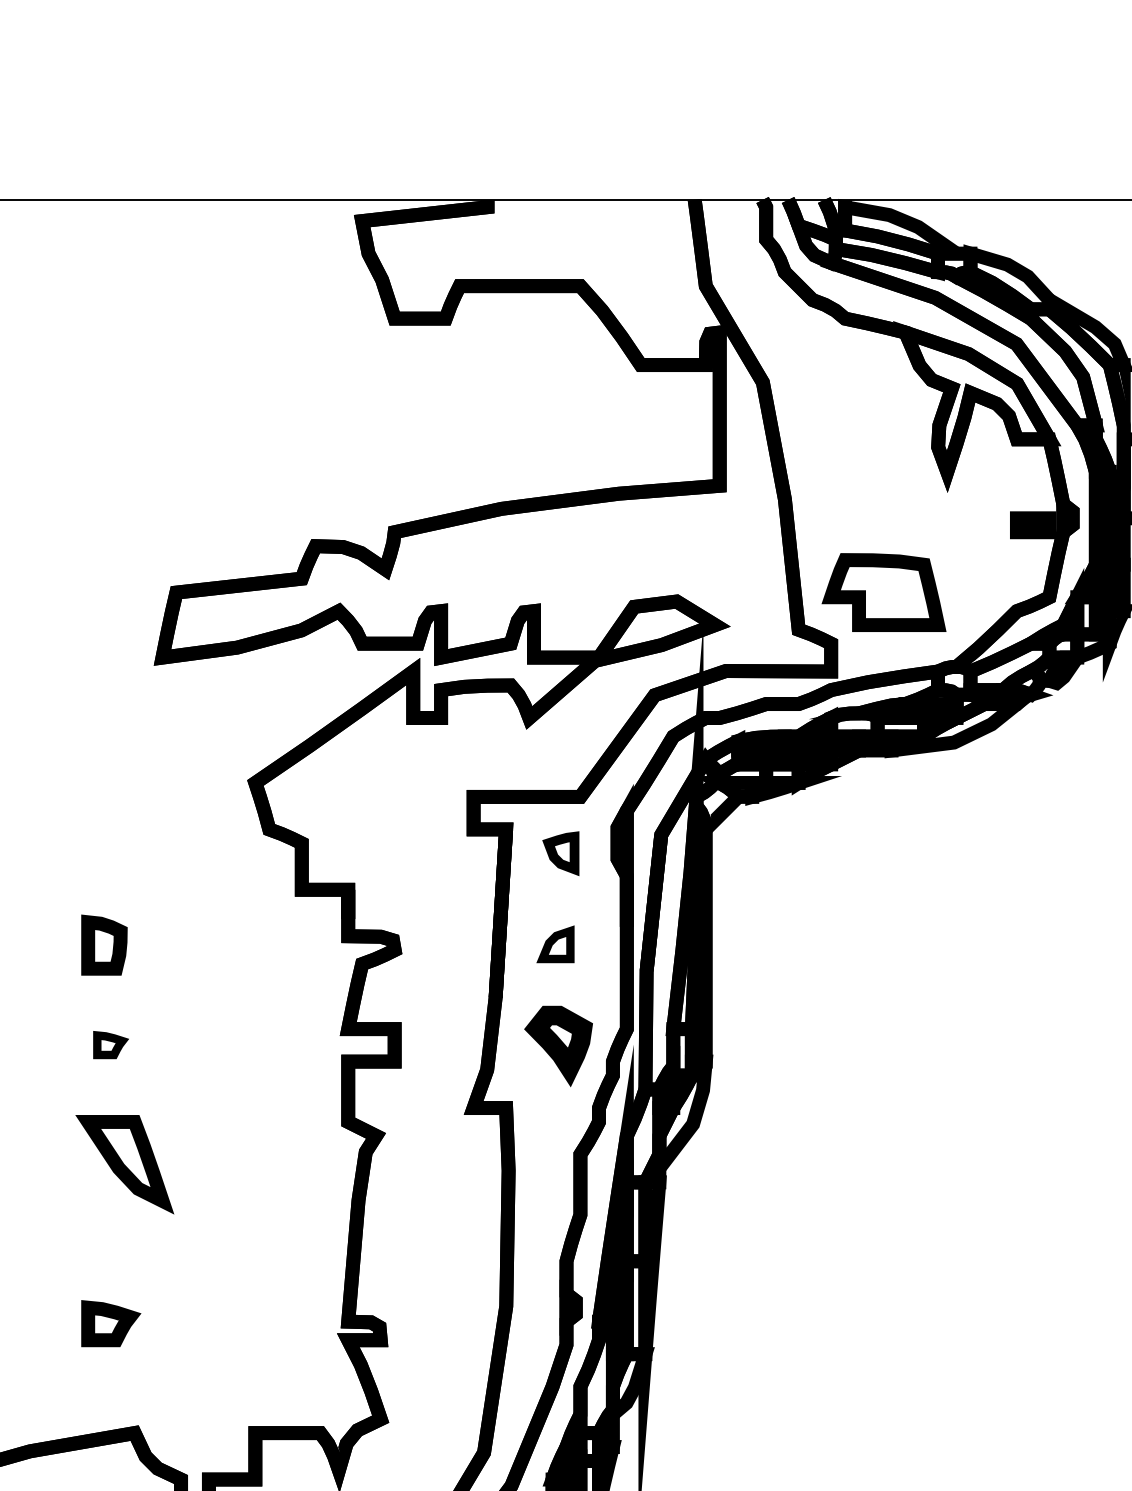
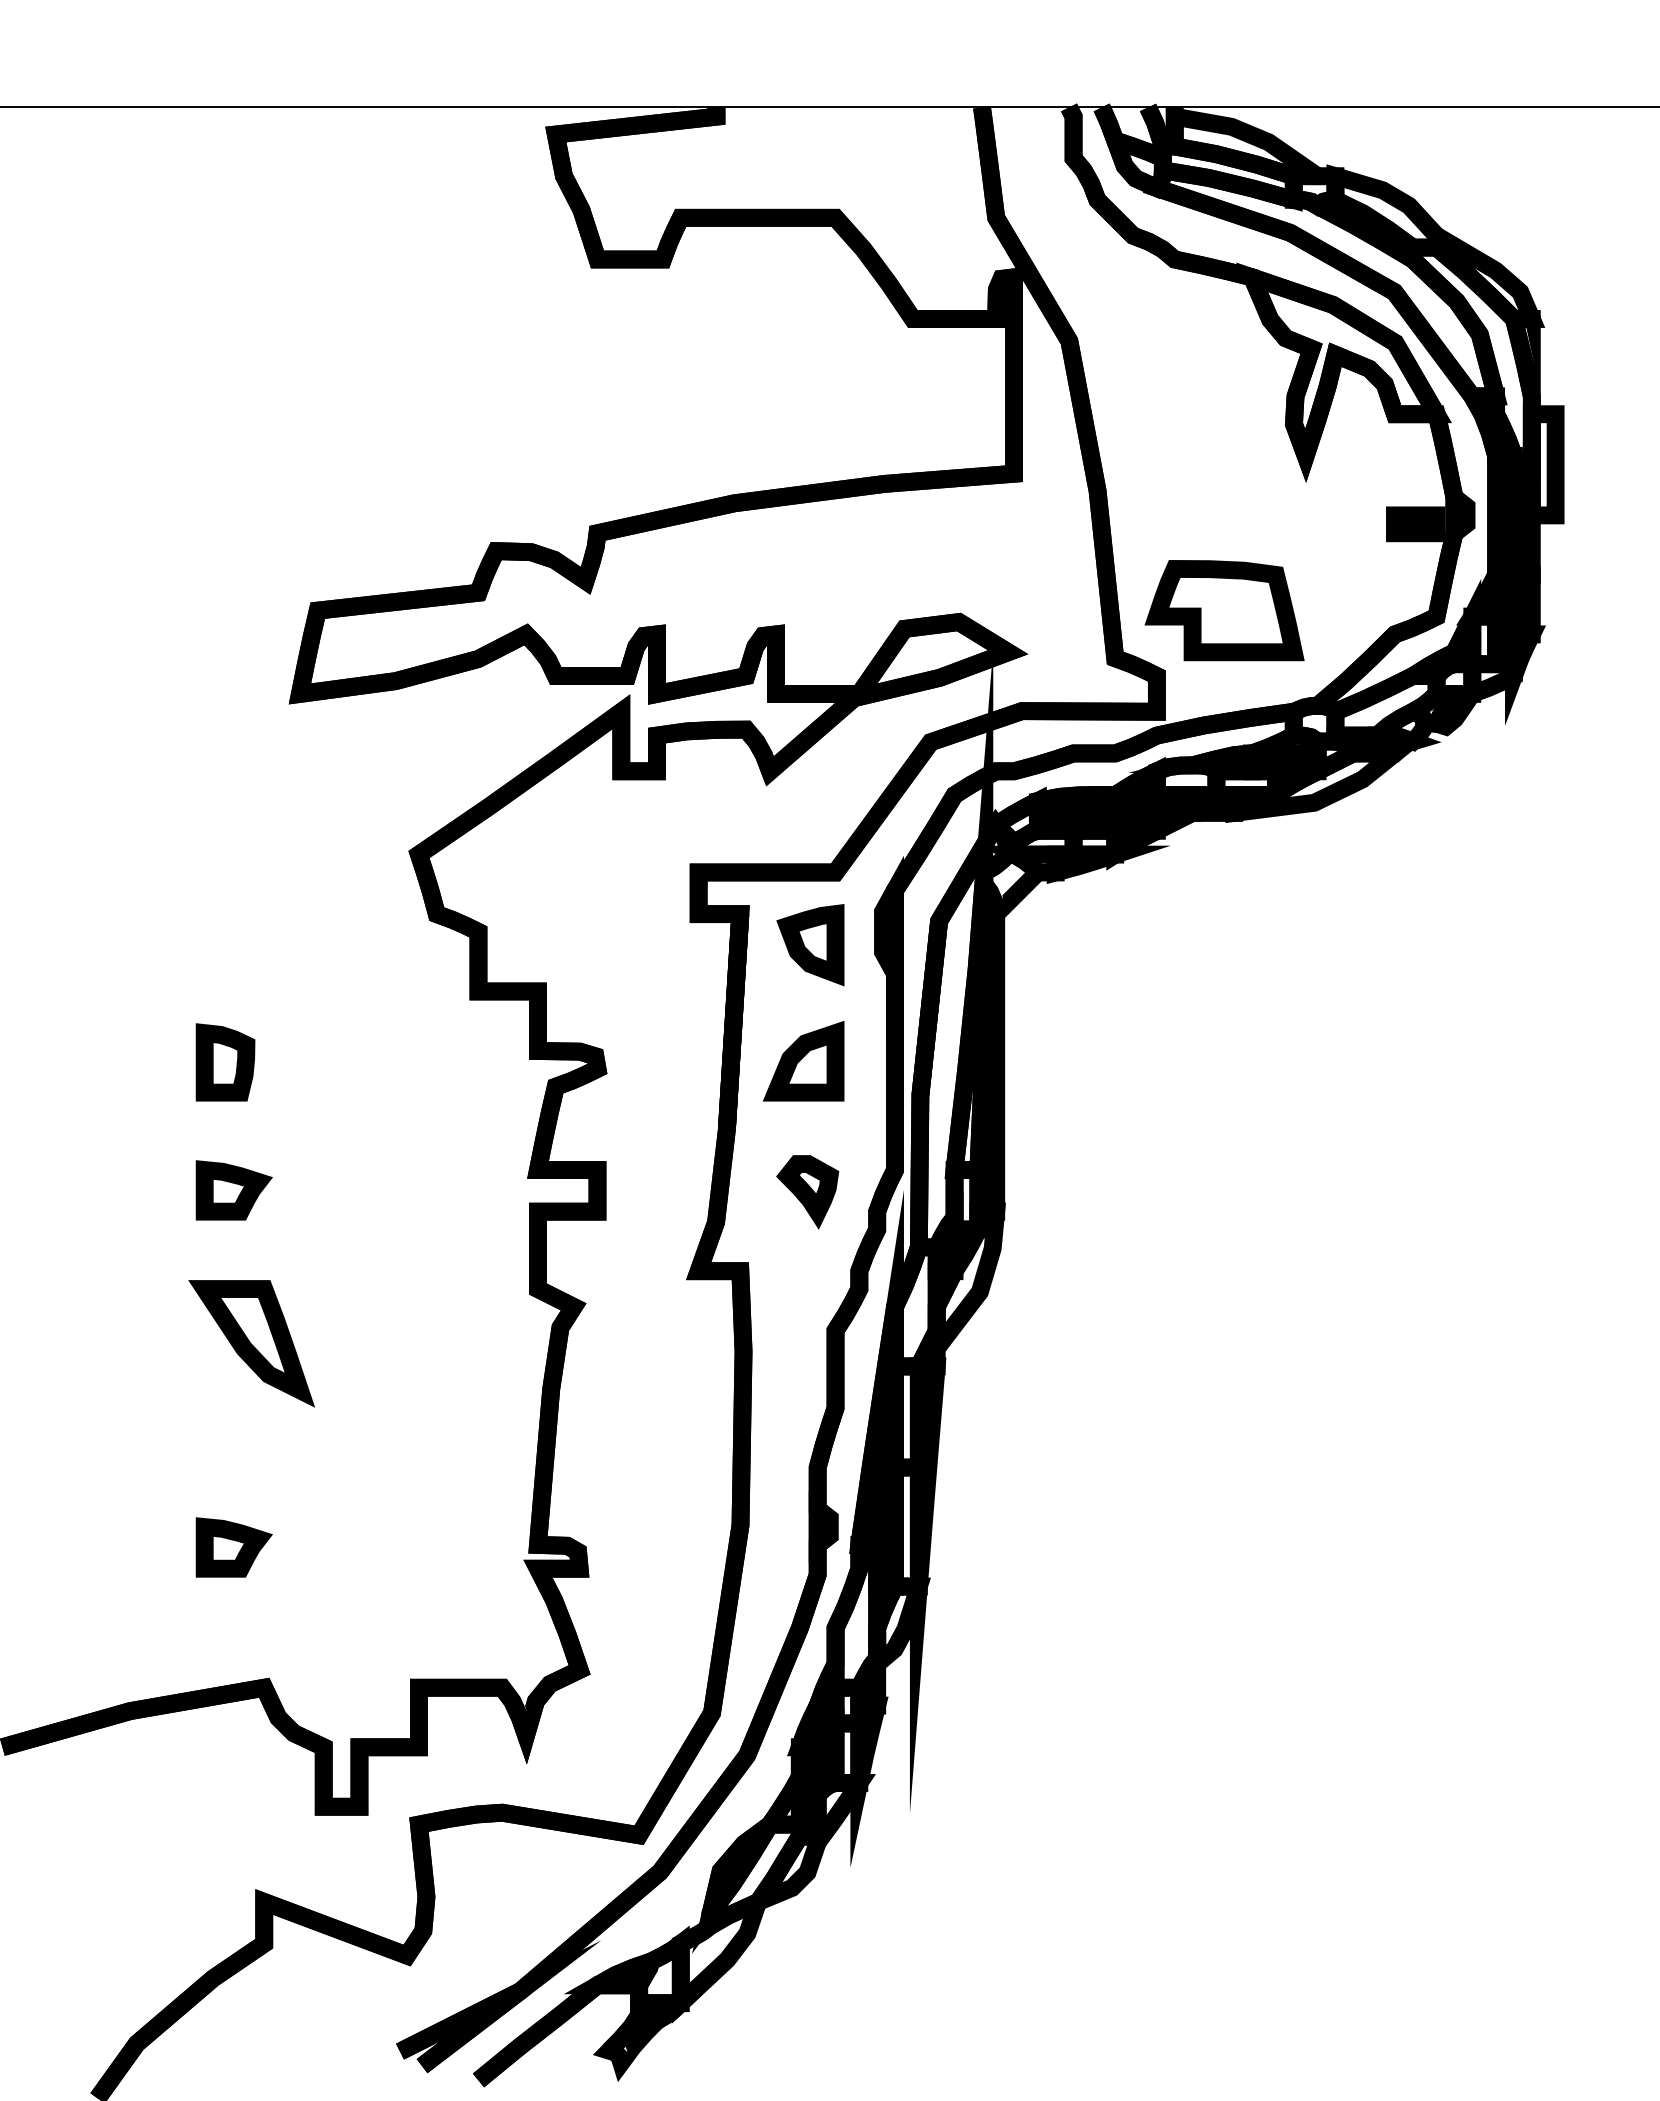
part: (560, 853) -> (810, 945), size x1.43
part: (555, 944) -> (803, 1061), size x1.67
part: (110, 1045) -> (233, 1190), size x1.67
part: (558, 1046) -> (807, 1192), size x0.71

